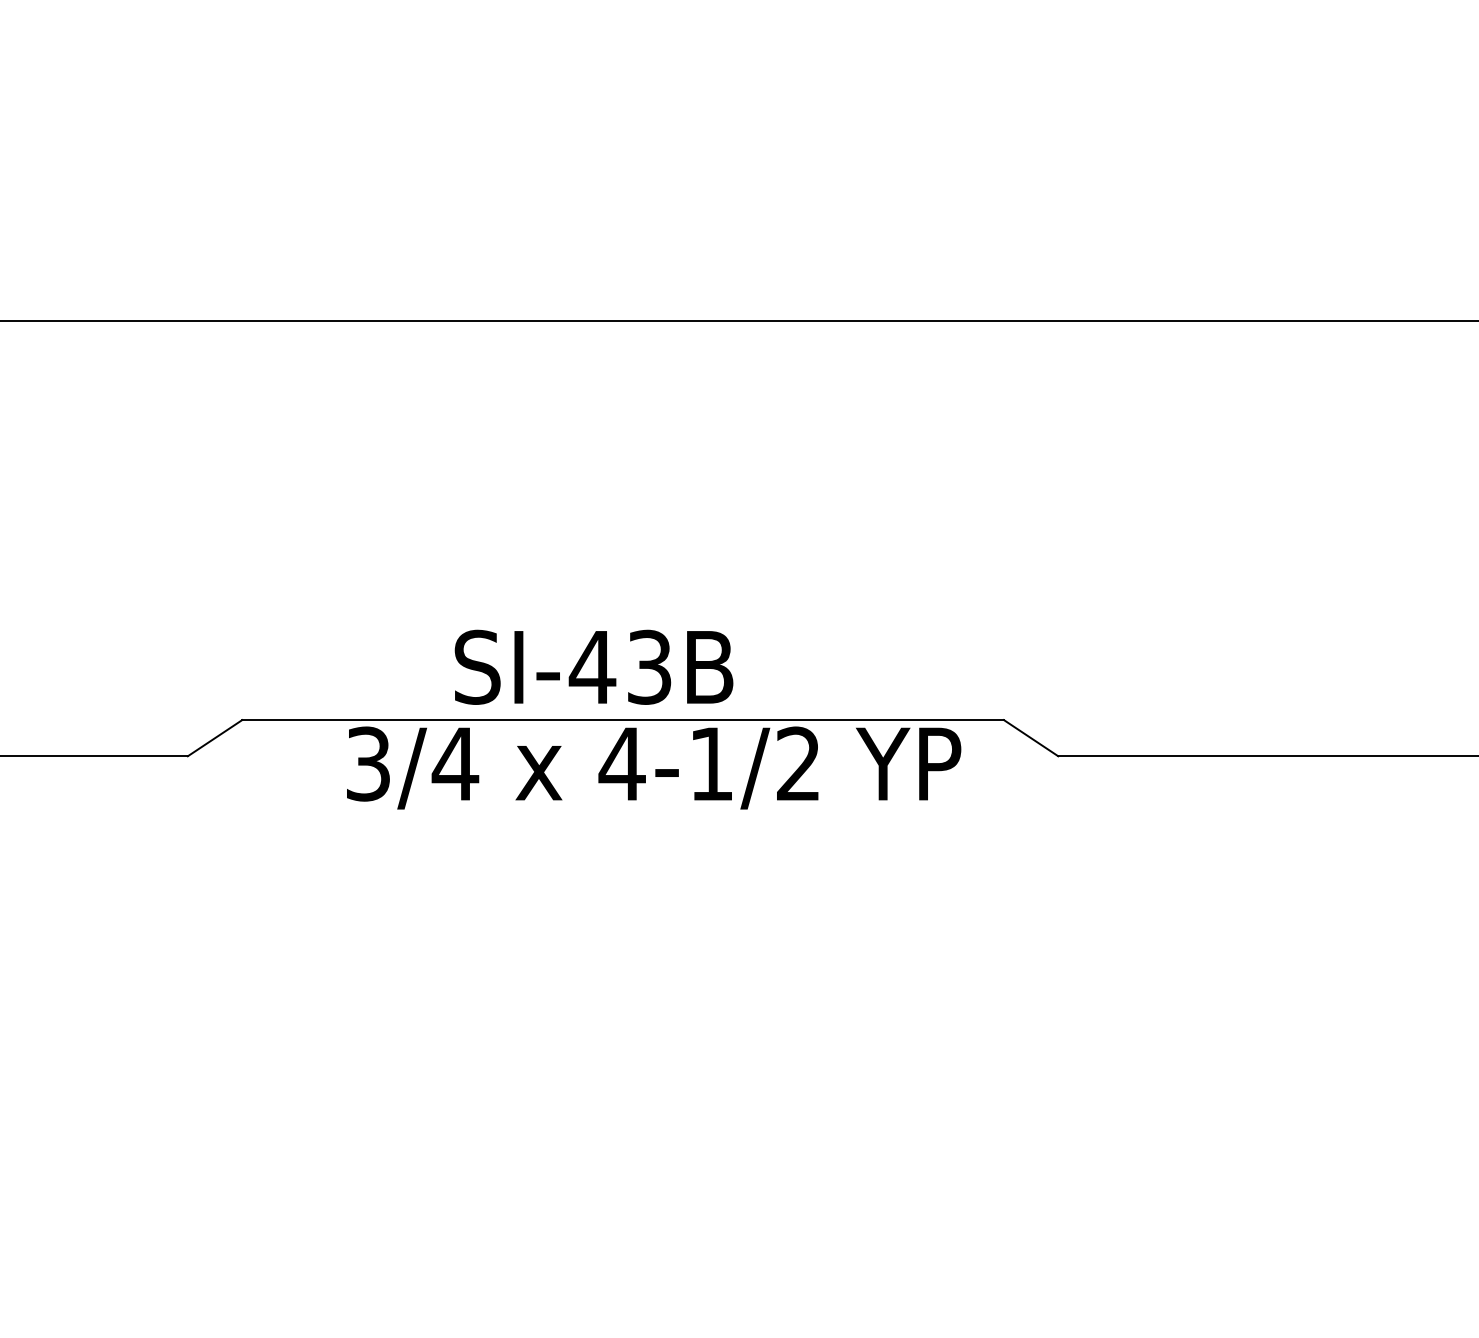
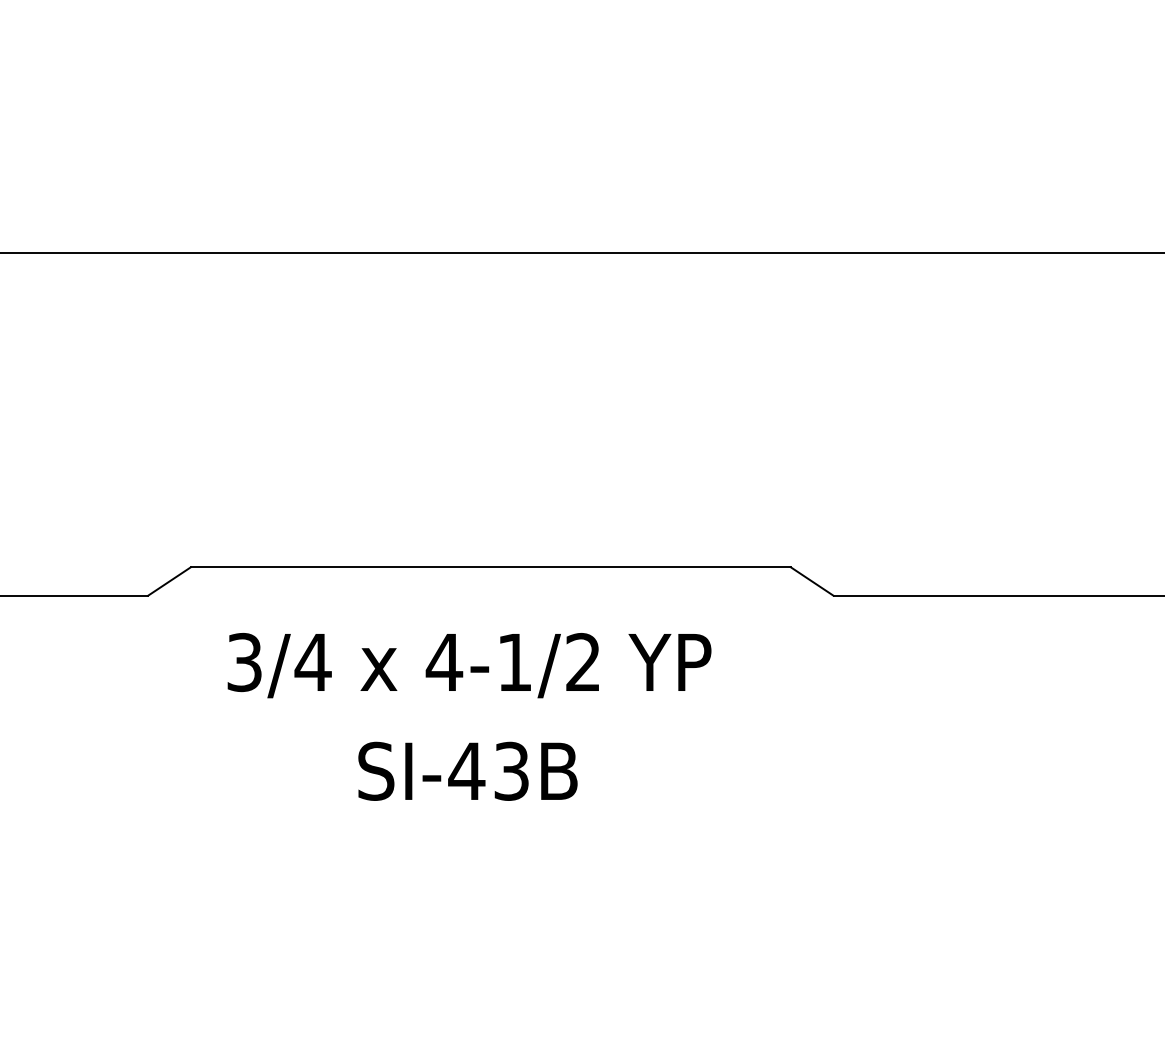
text: (593, 666) -> (467, 770), moved
text: (654, 767) -> (469, 665), moved

